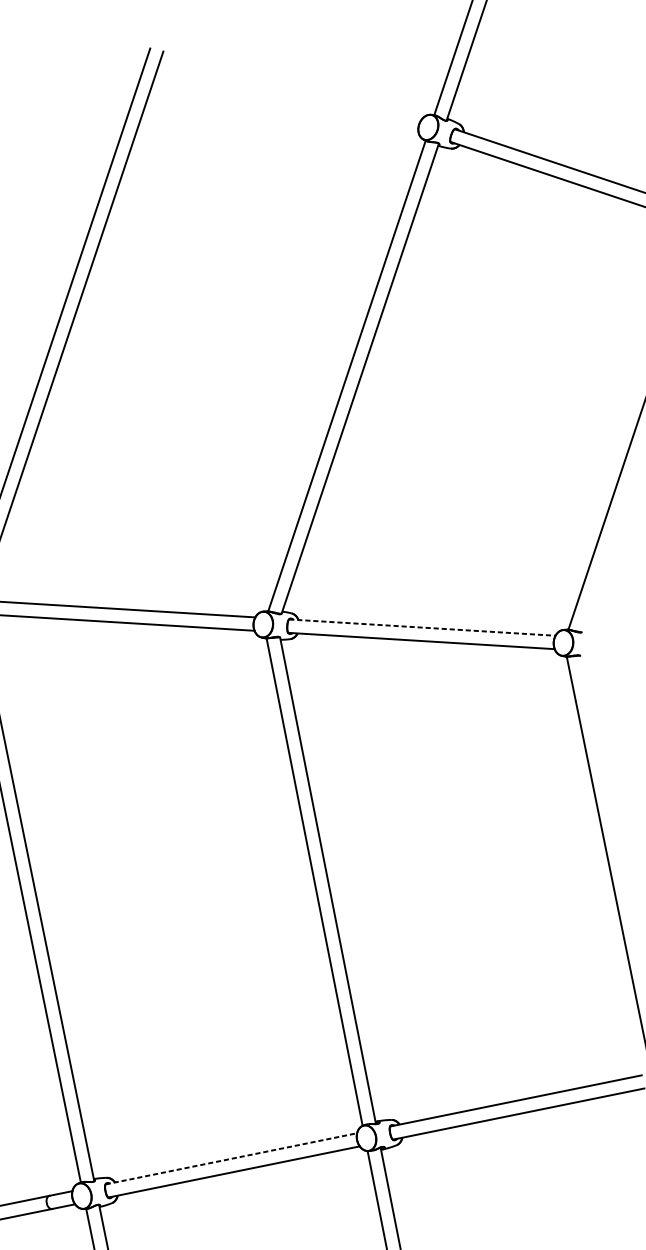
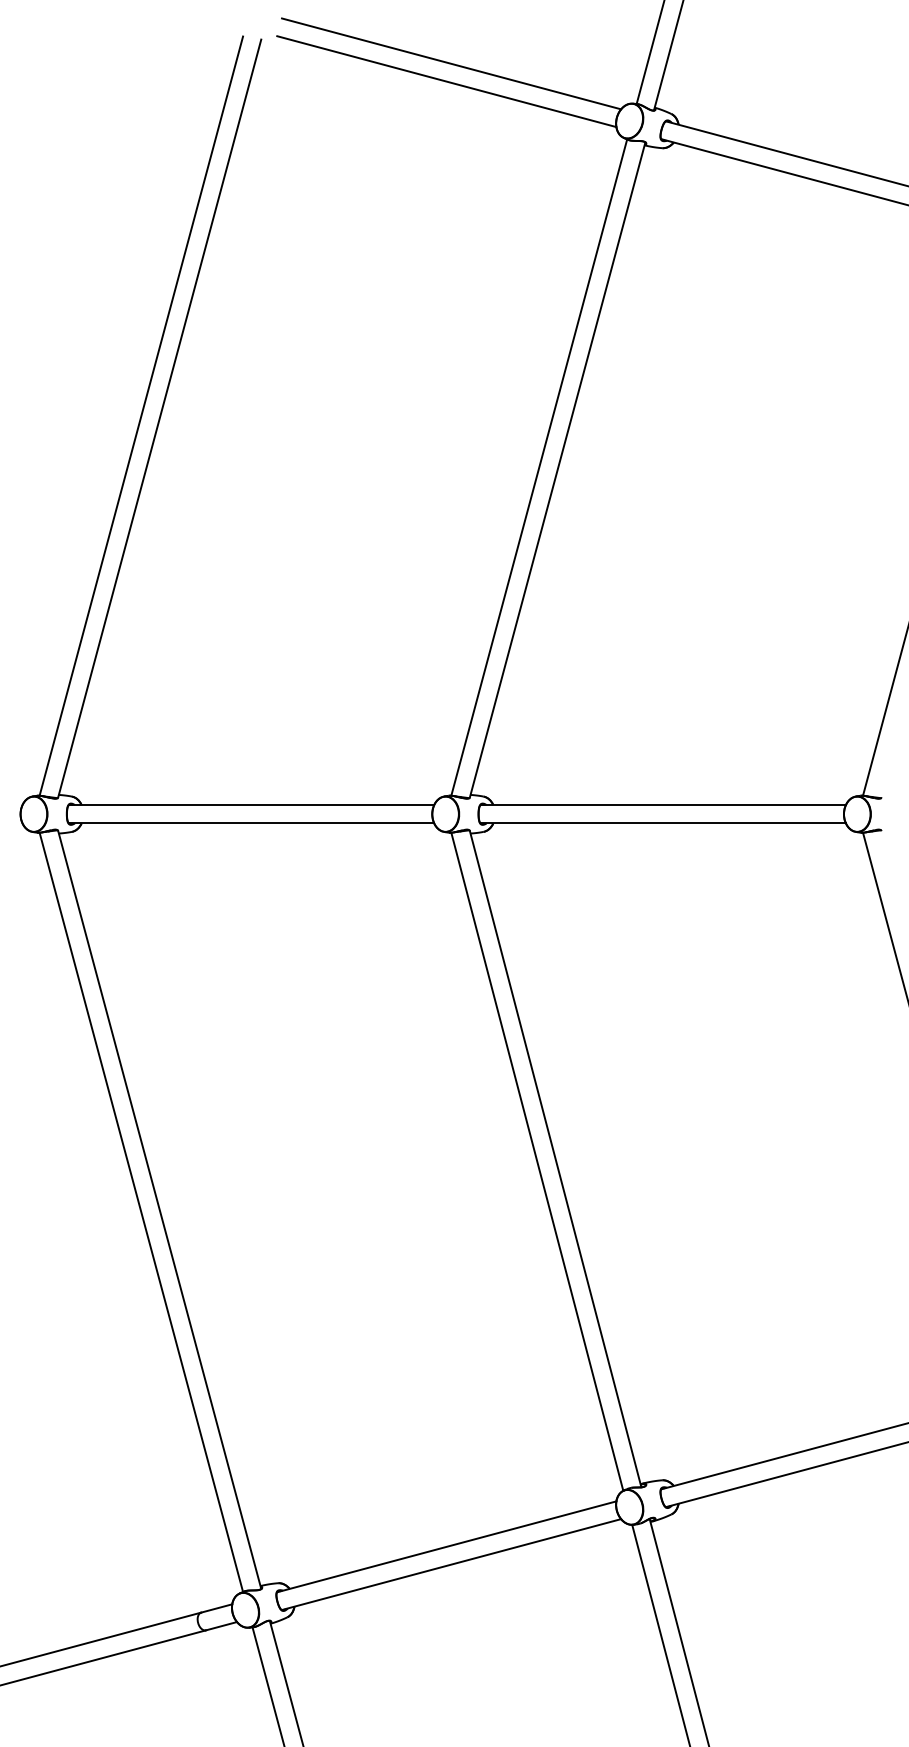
line: (301, 77) -> (451, 63), added
line: (296, 90) -> (446, 81), added
line: (422, 627) -> (663, 805), dashed -> solid
line: (231, 1158) -> (446, 1546), dashed -> solid

